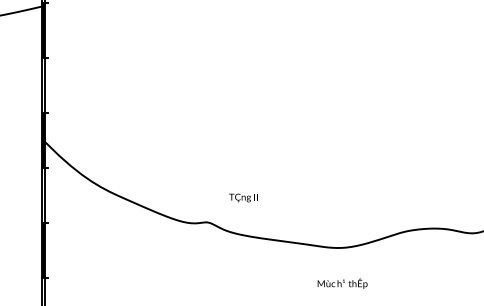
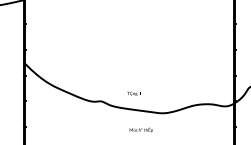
text: (242, 197) -> (133, 93), moved
text: (340, 282) -> (140, 129), moved

